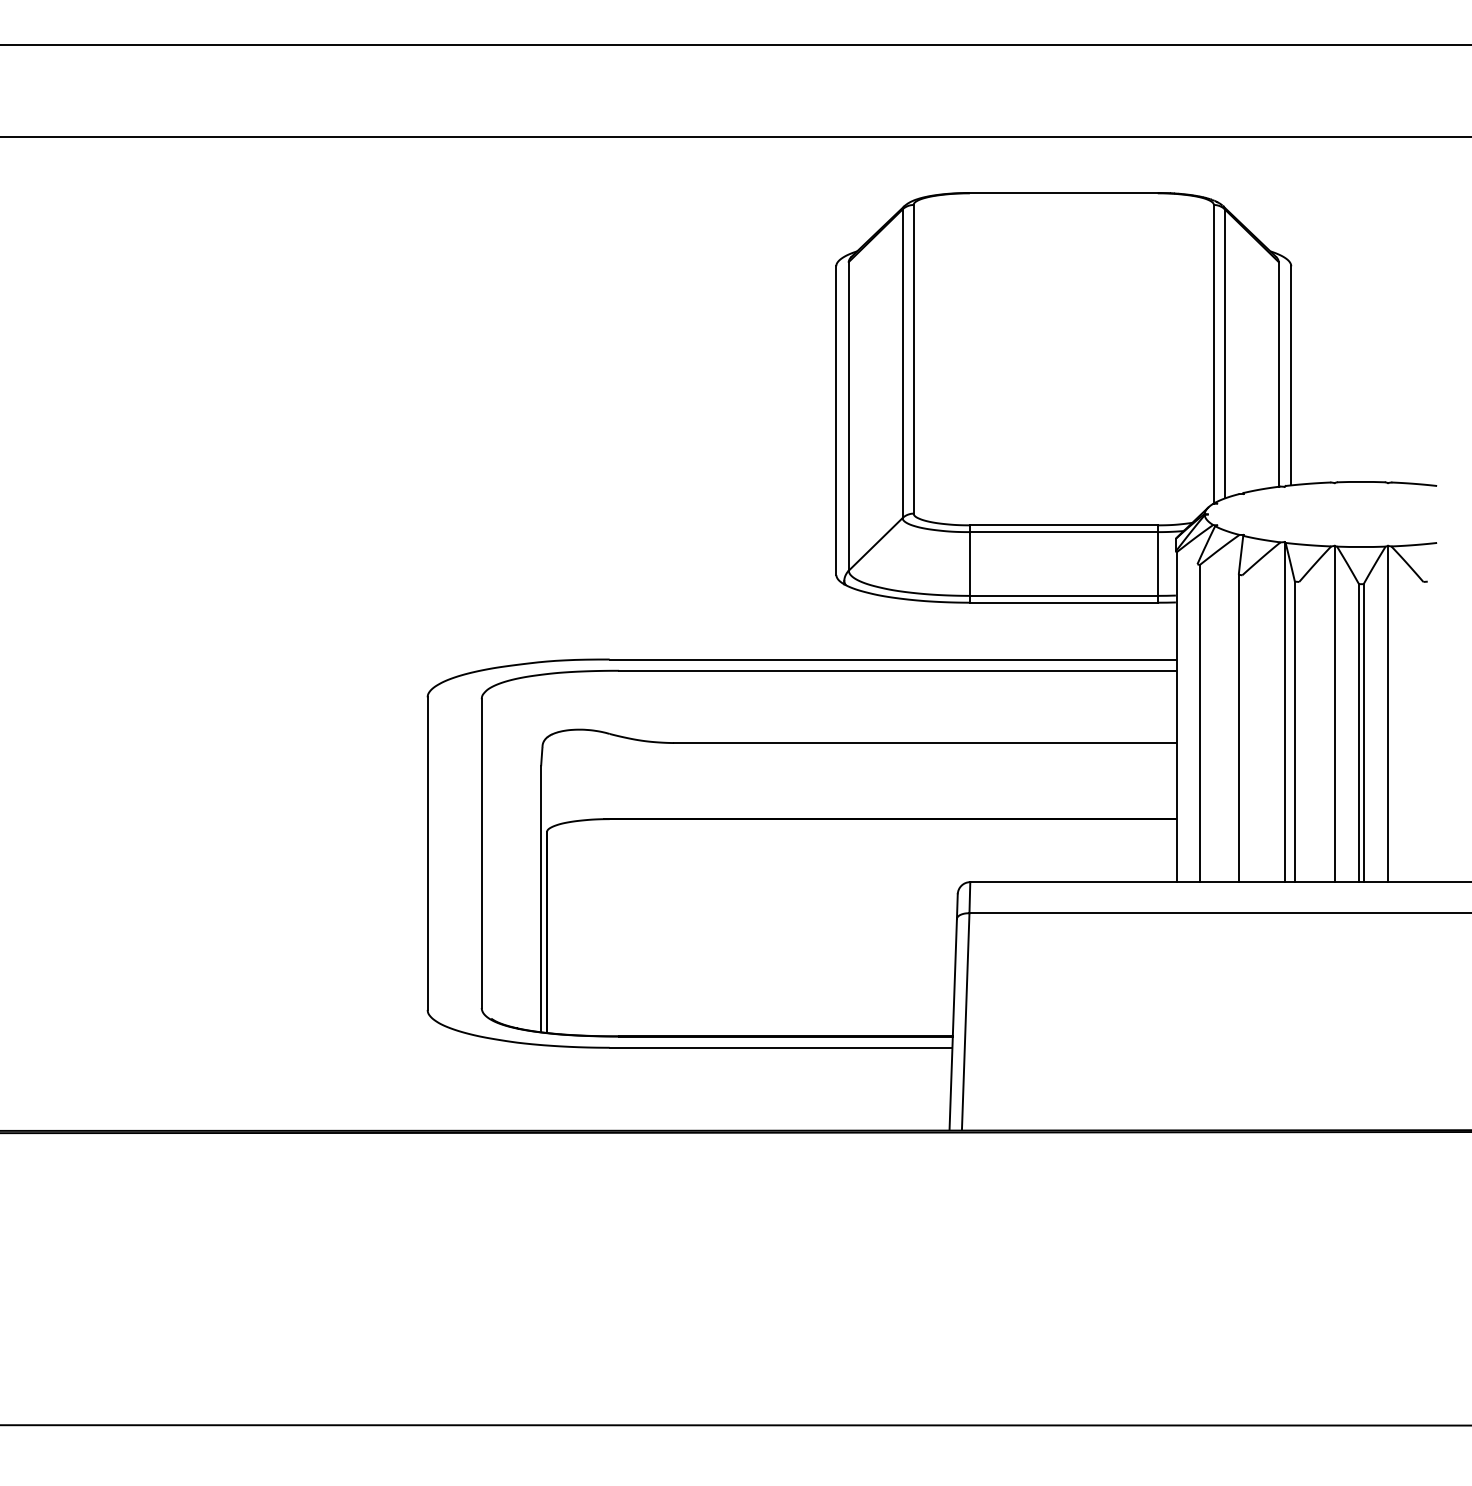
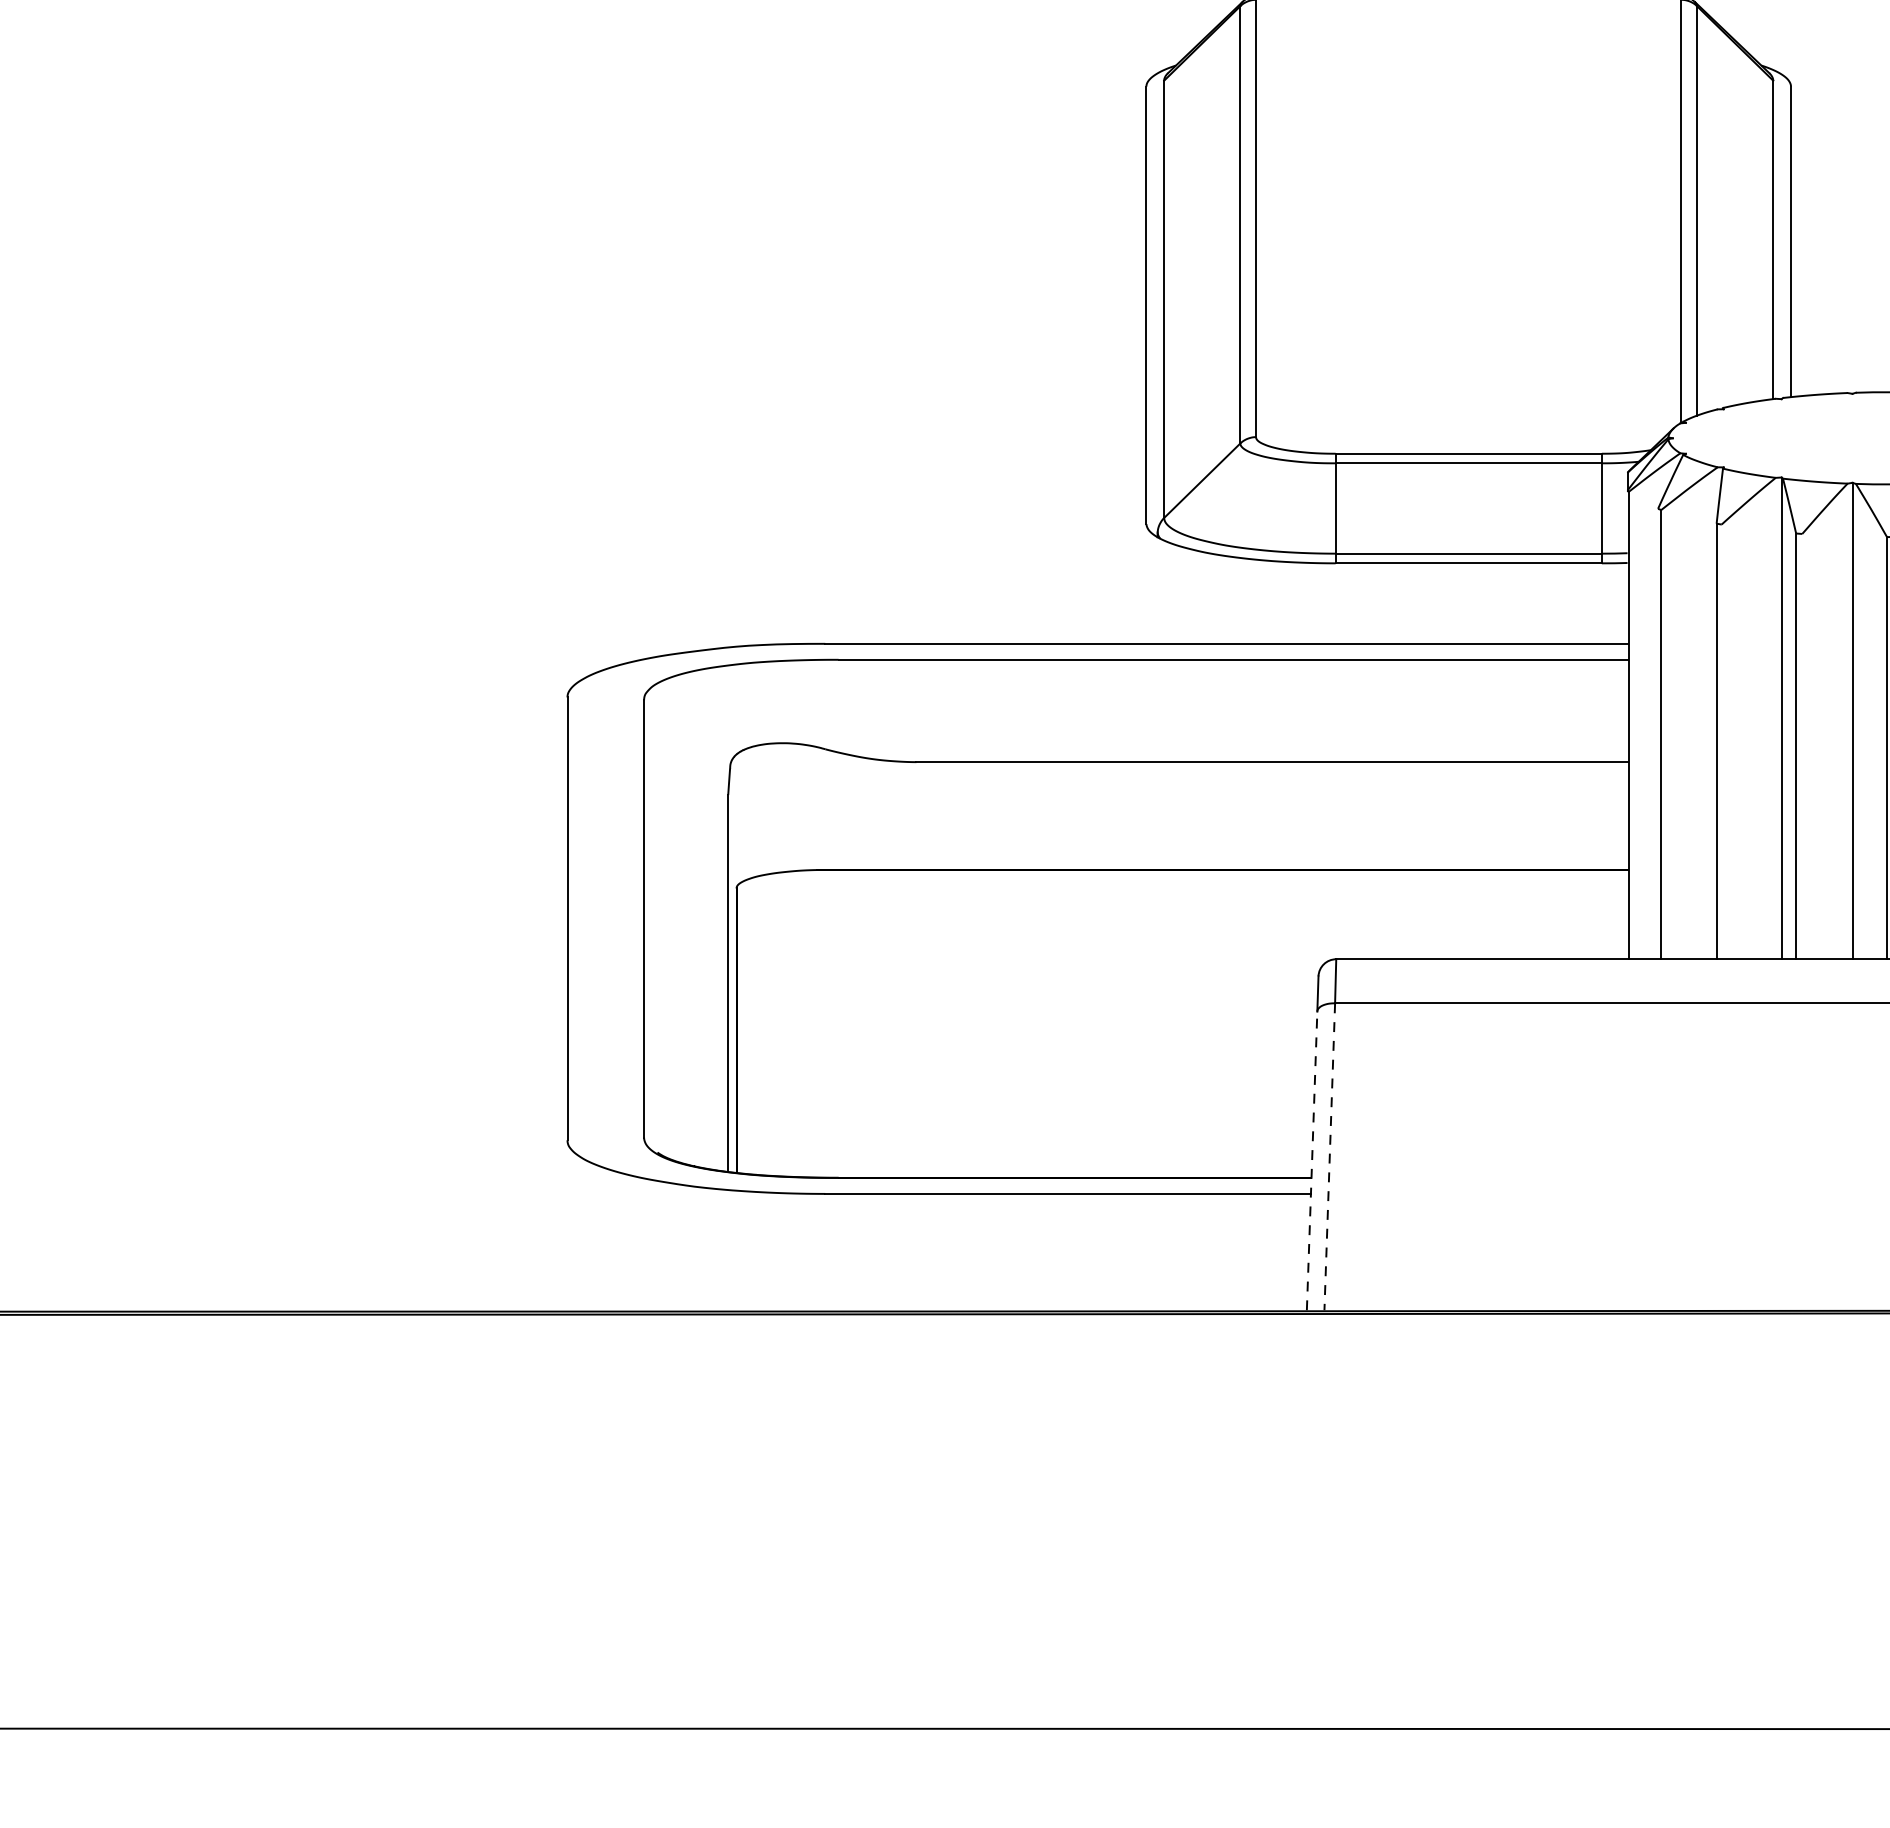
line: (965, 1022) -> (1329, 1158), solid -> dashed
line: (953, 1024) -> (1312, 1160), solid -> dashed

